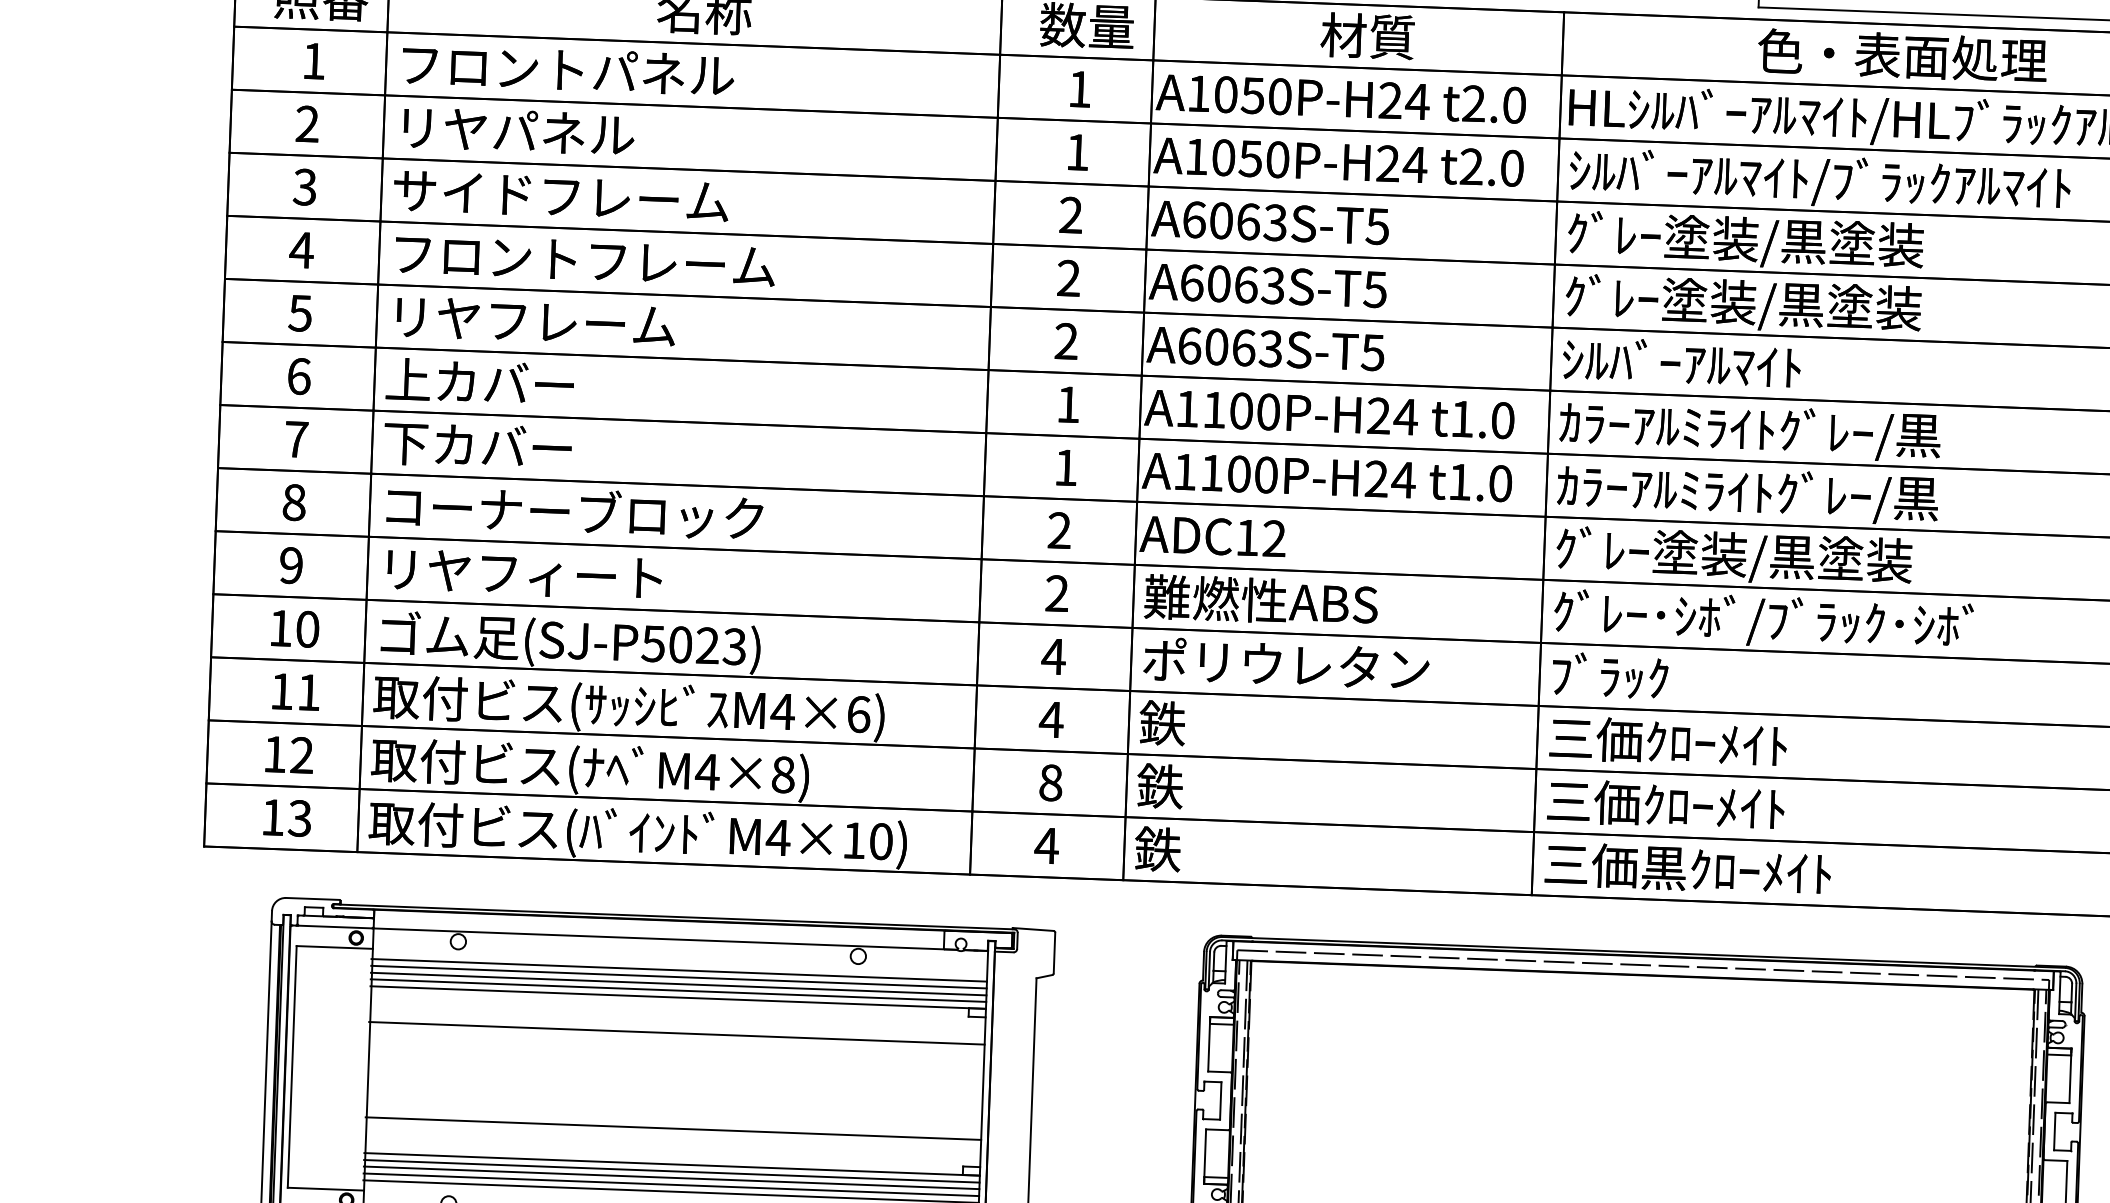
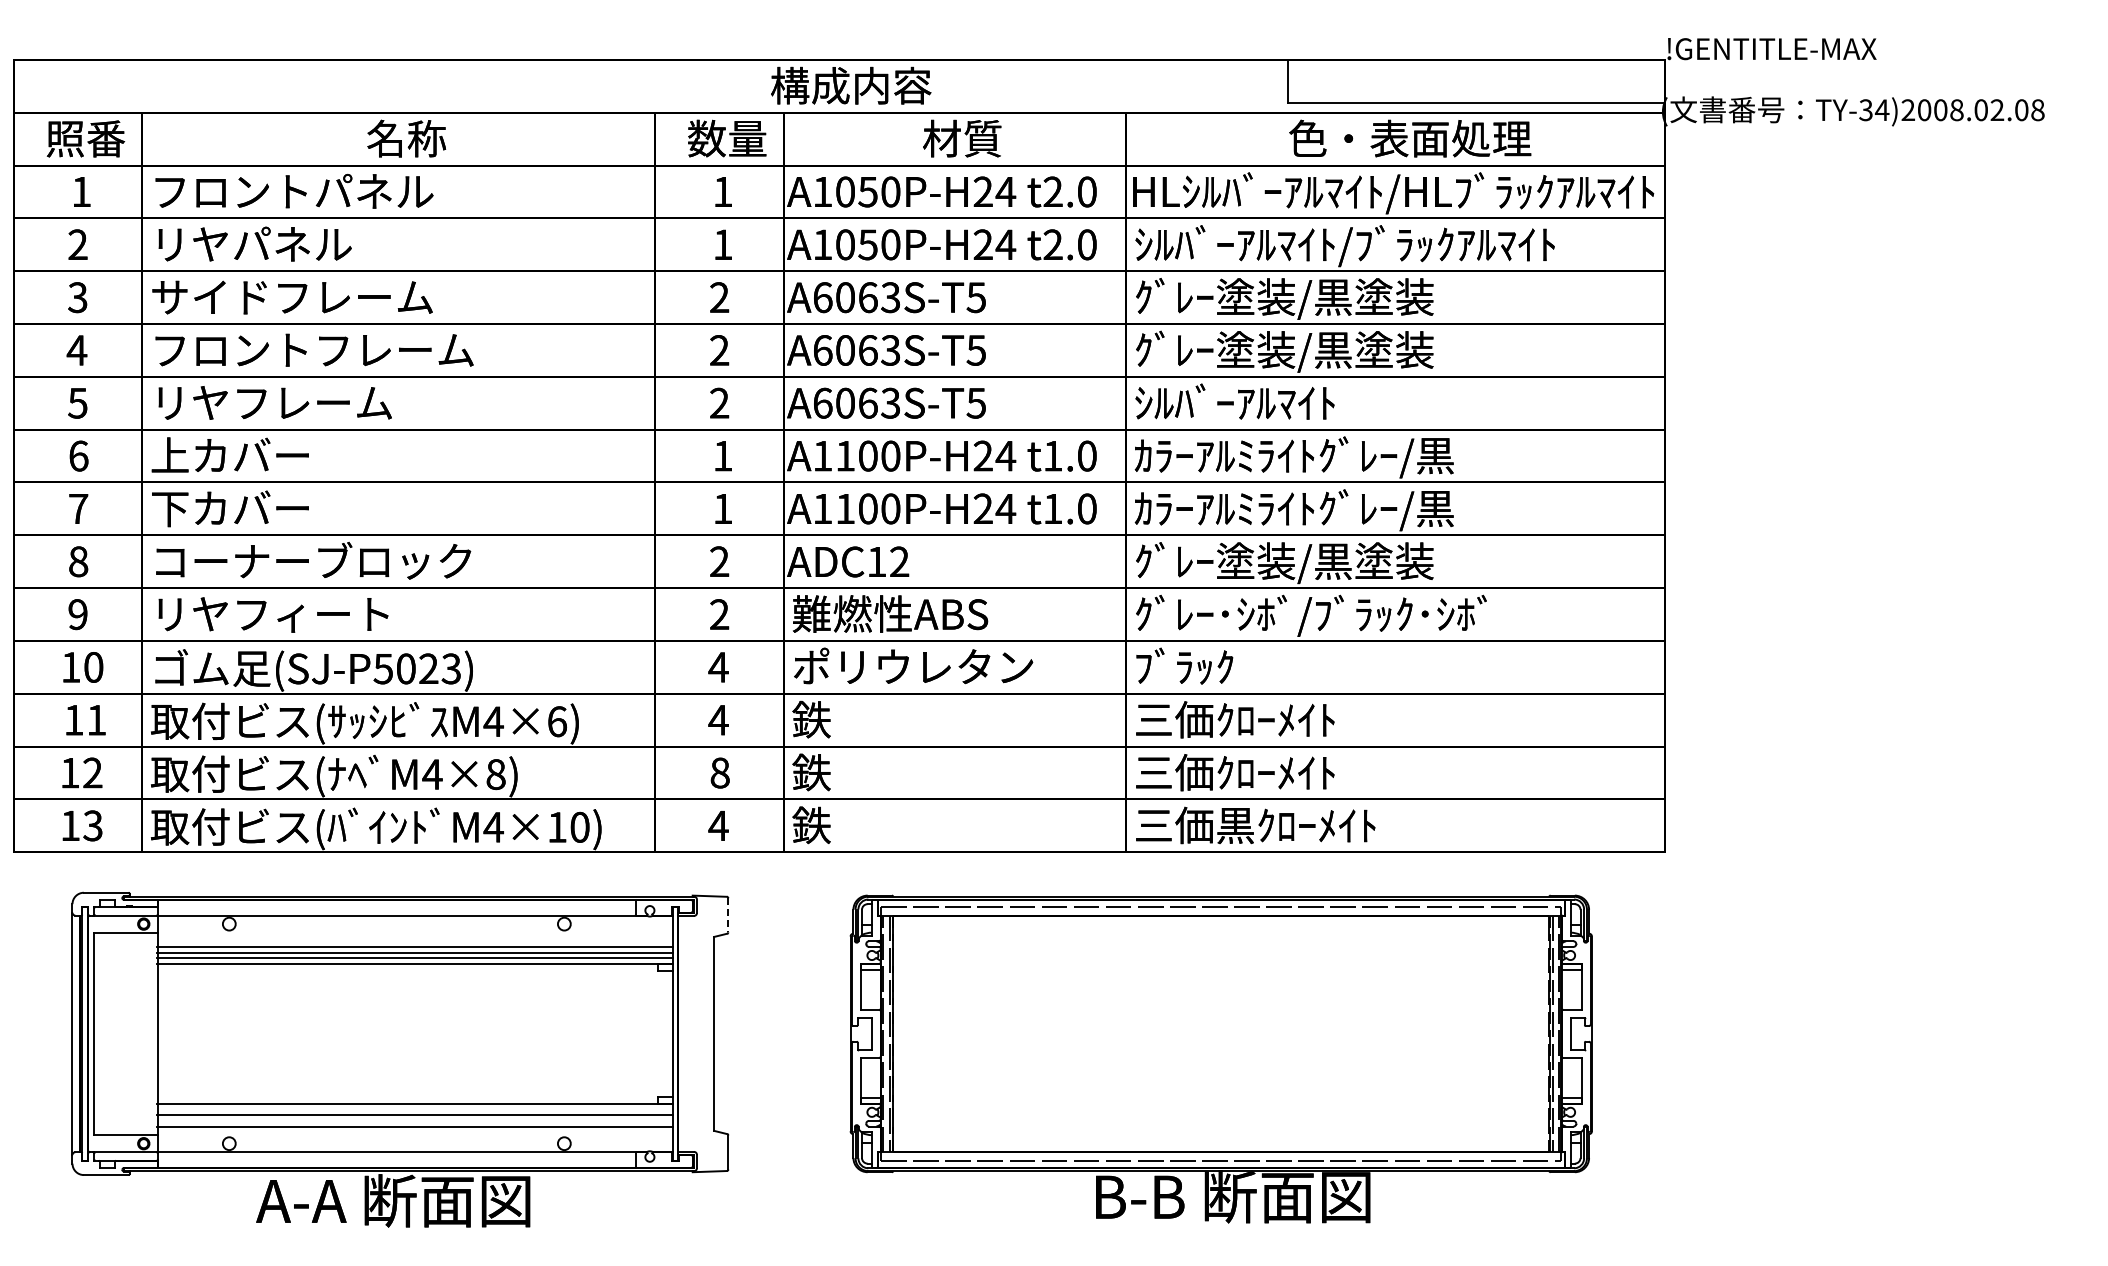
line: (1054, 953) -> (728, 915), solid -> dashed
line: (678, 970) -> (414, 941), removed
line: (676, 1032) -> (414, 993), removed
line: (672, 1128) -> (414, 1073), removed
line: (671, 1171) -> (414, 1109), removed
line: (670, 1184) -> (414, 1120), removed

